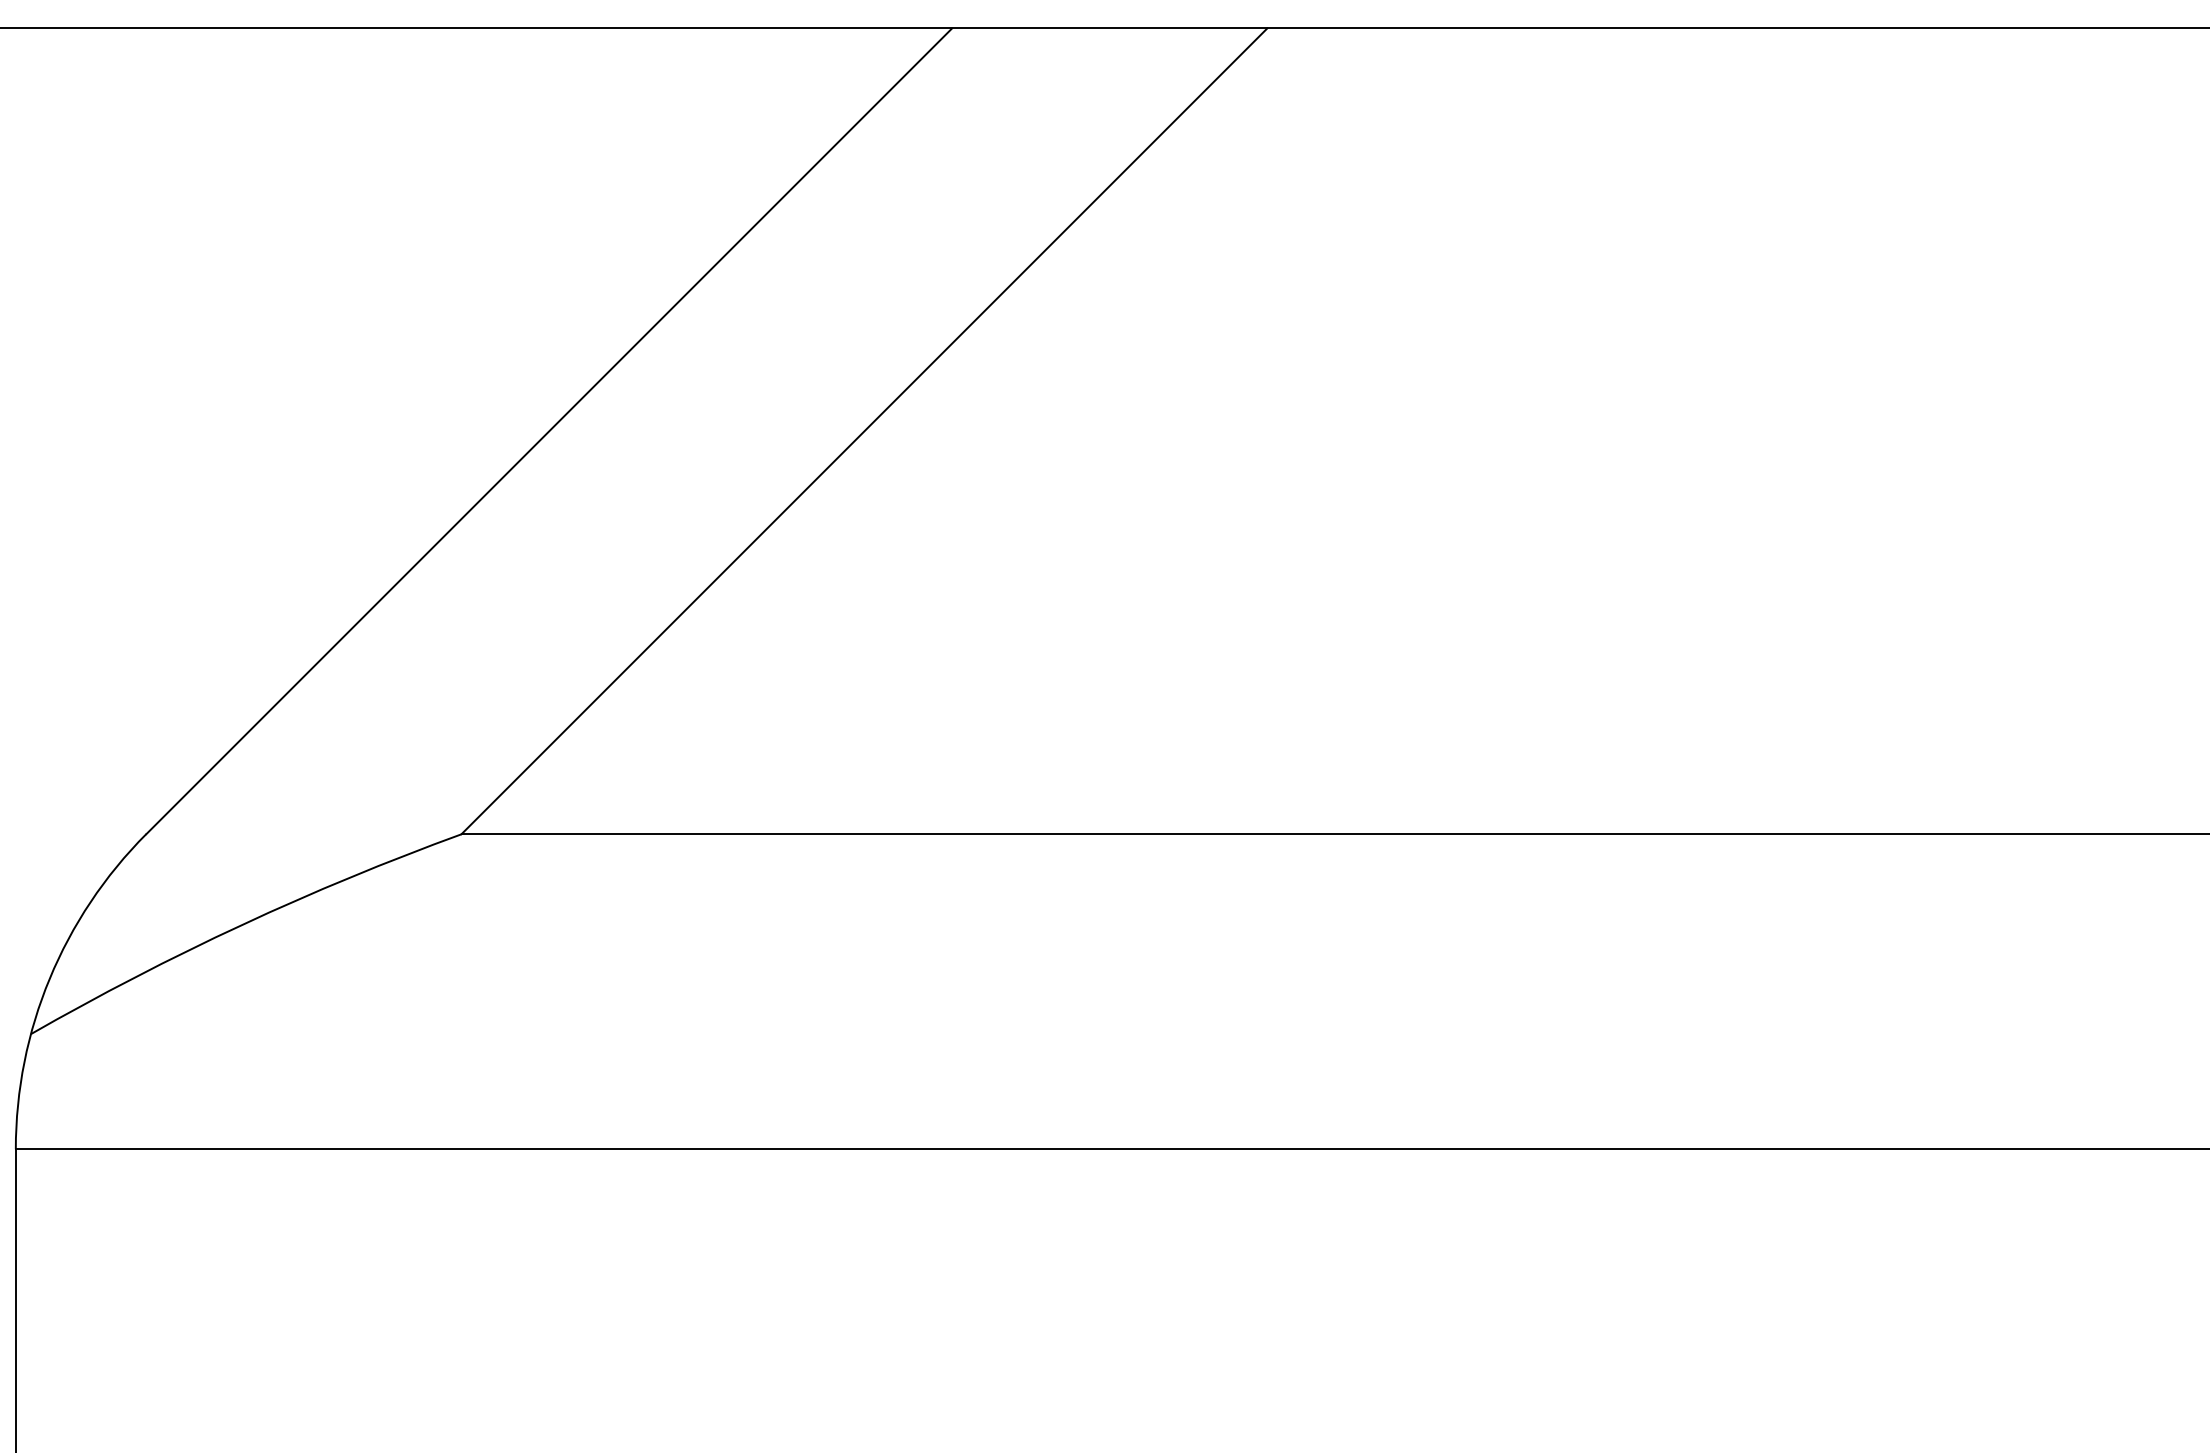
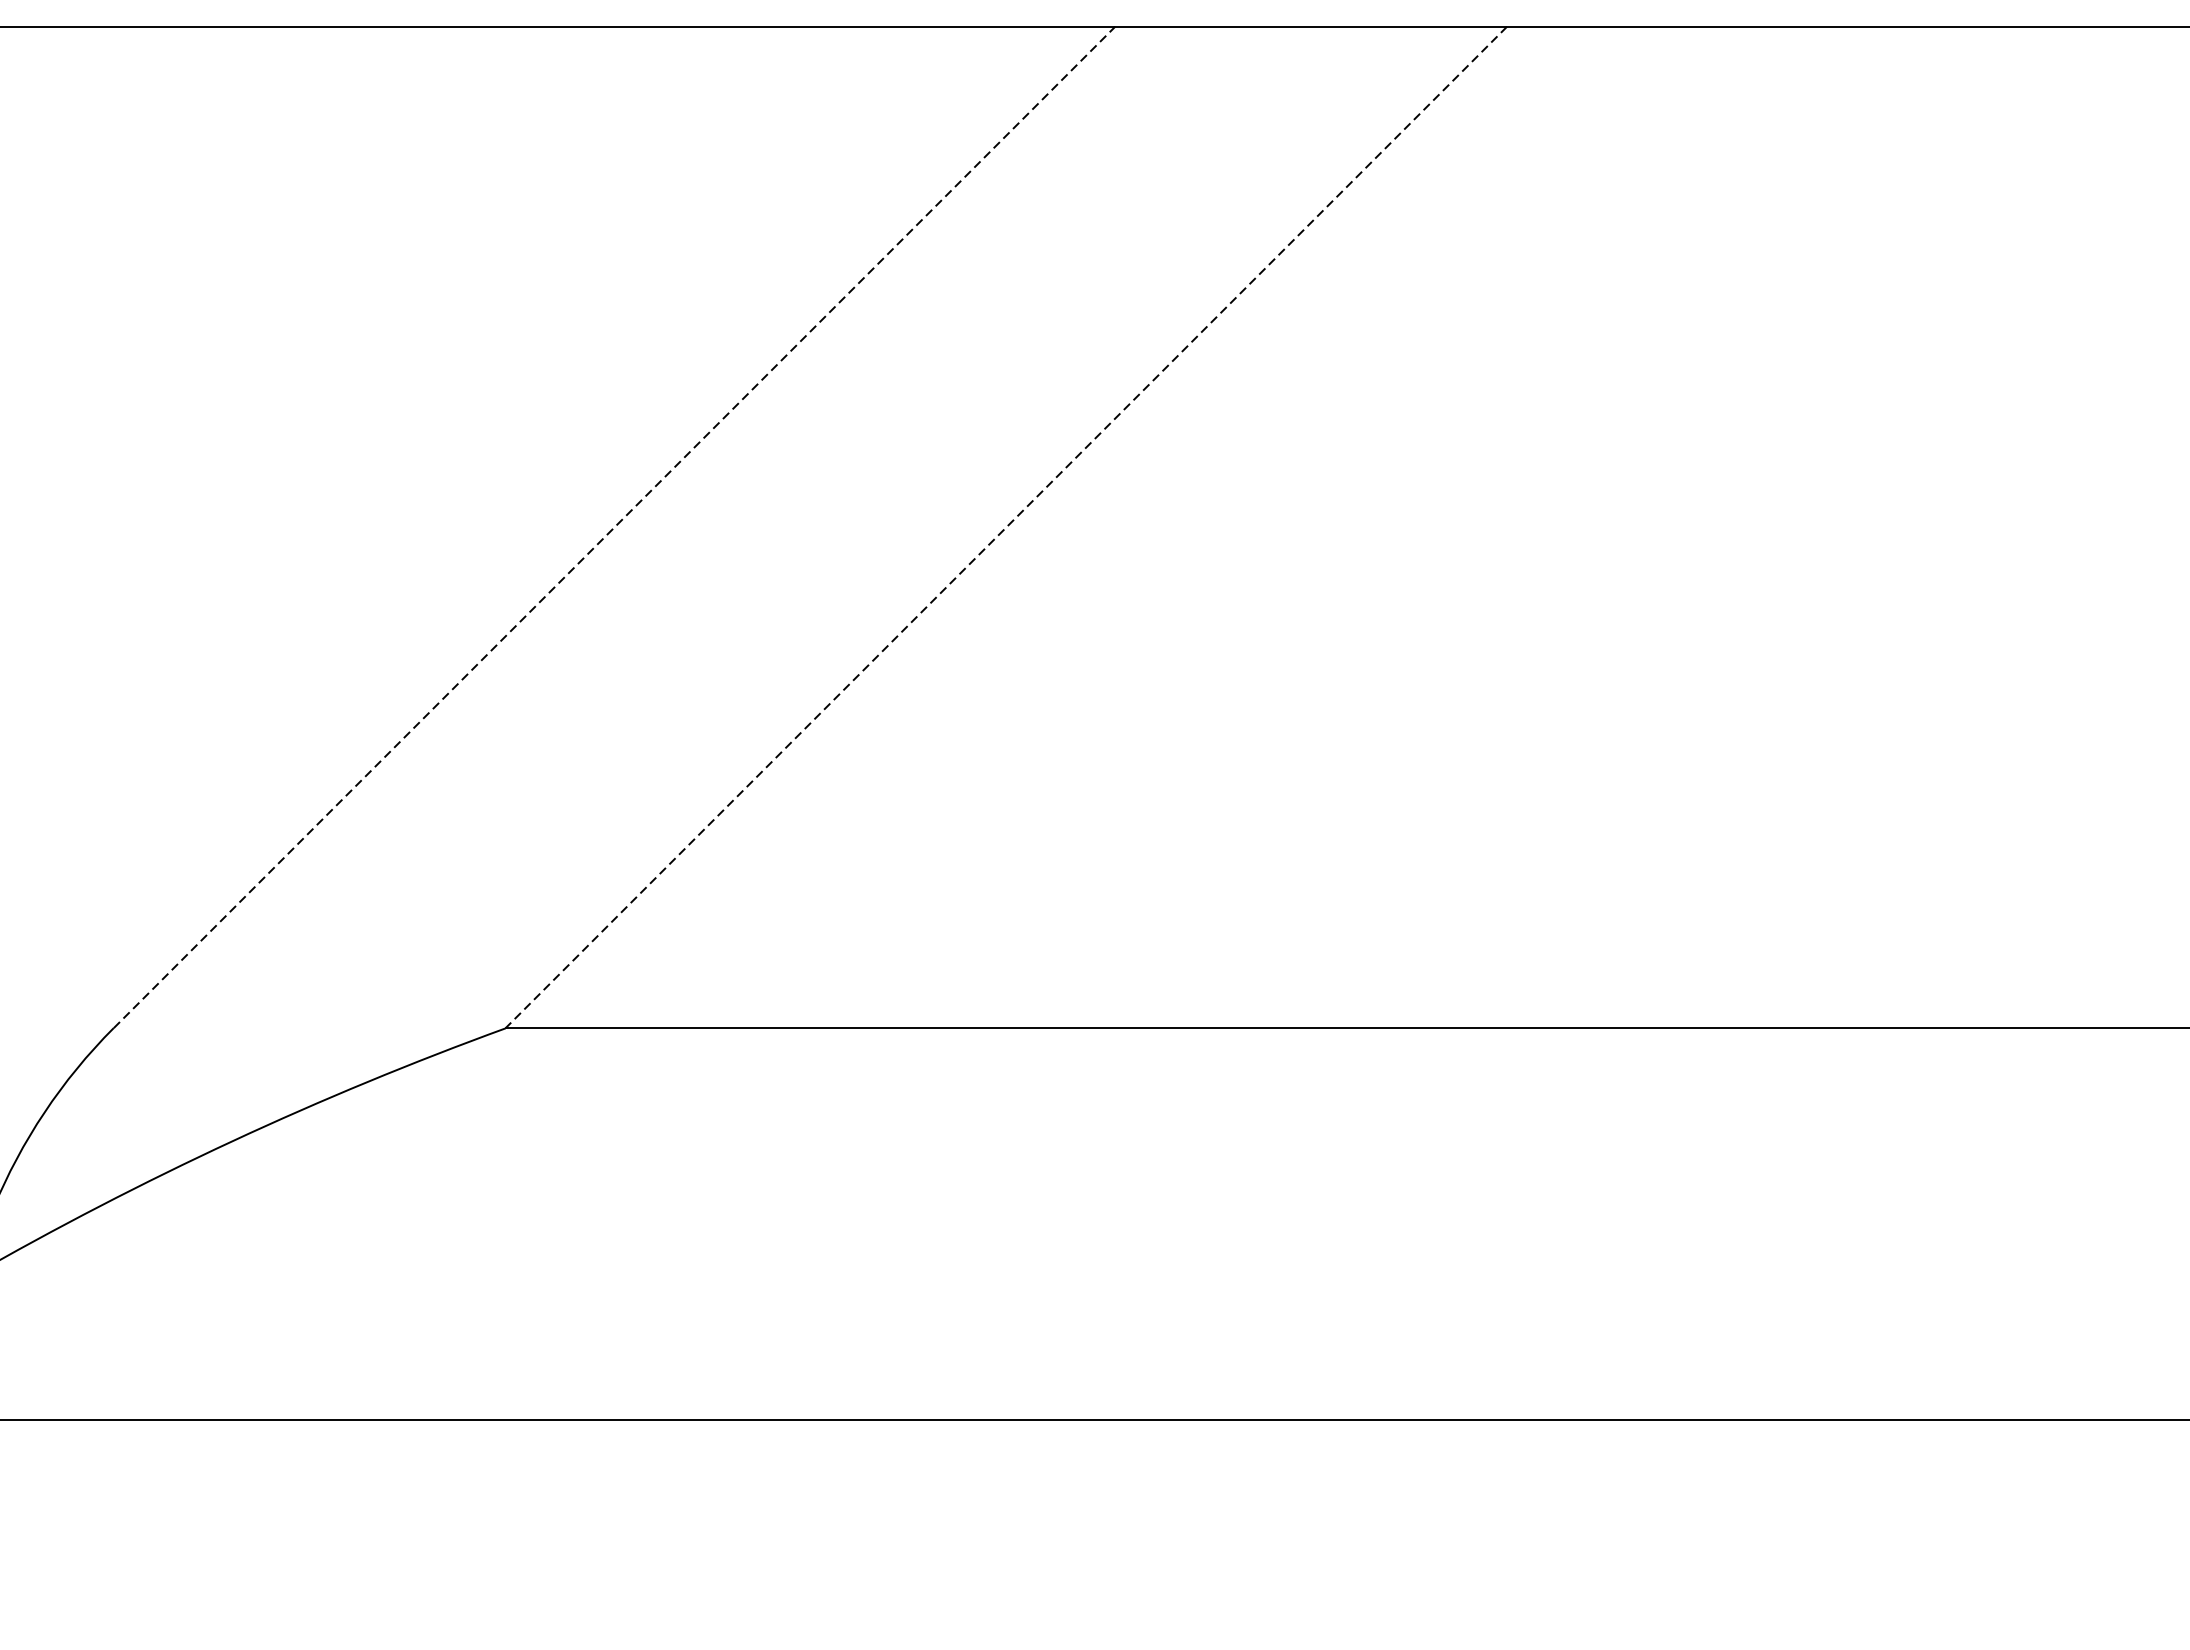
line: (549, 431) -> (614, 527), solid -> dashed
line: (864, 431) -> (1006, 527), solid -> dashed

